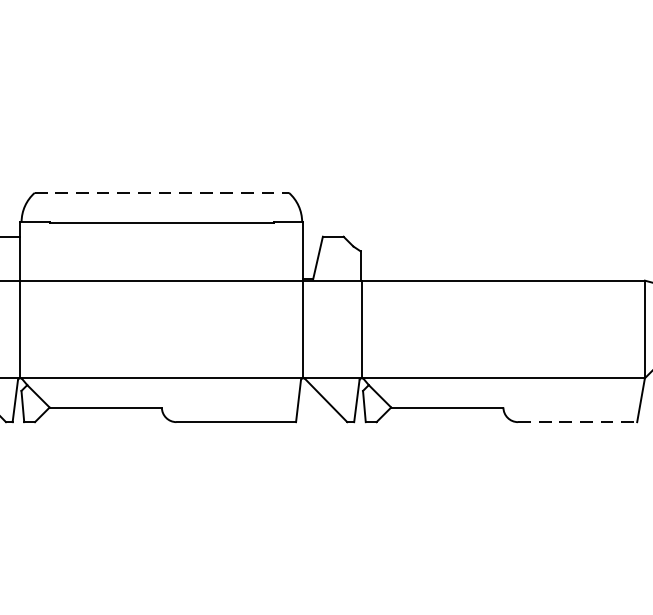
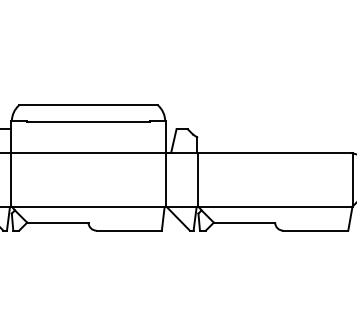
line: (163, 193) -> (89, 105), dashed -> solid
line: (577, 421) -> (315, 230), dashed -> solid

